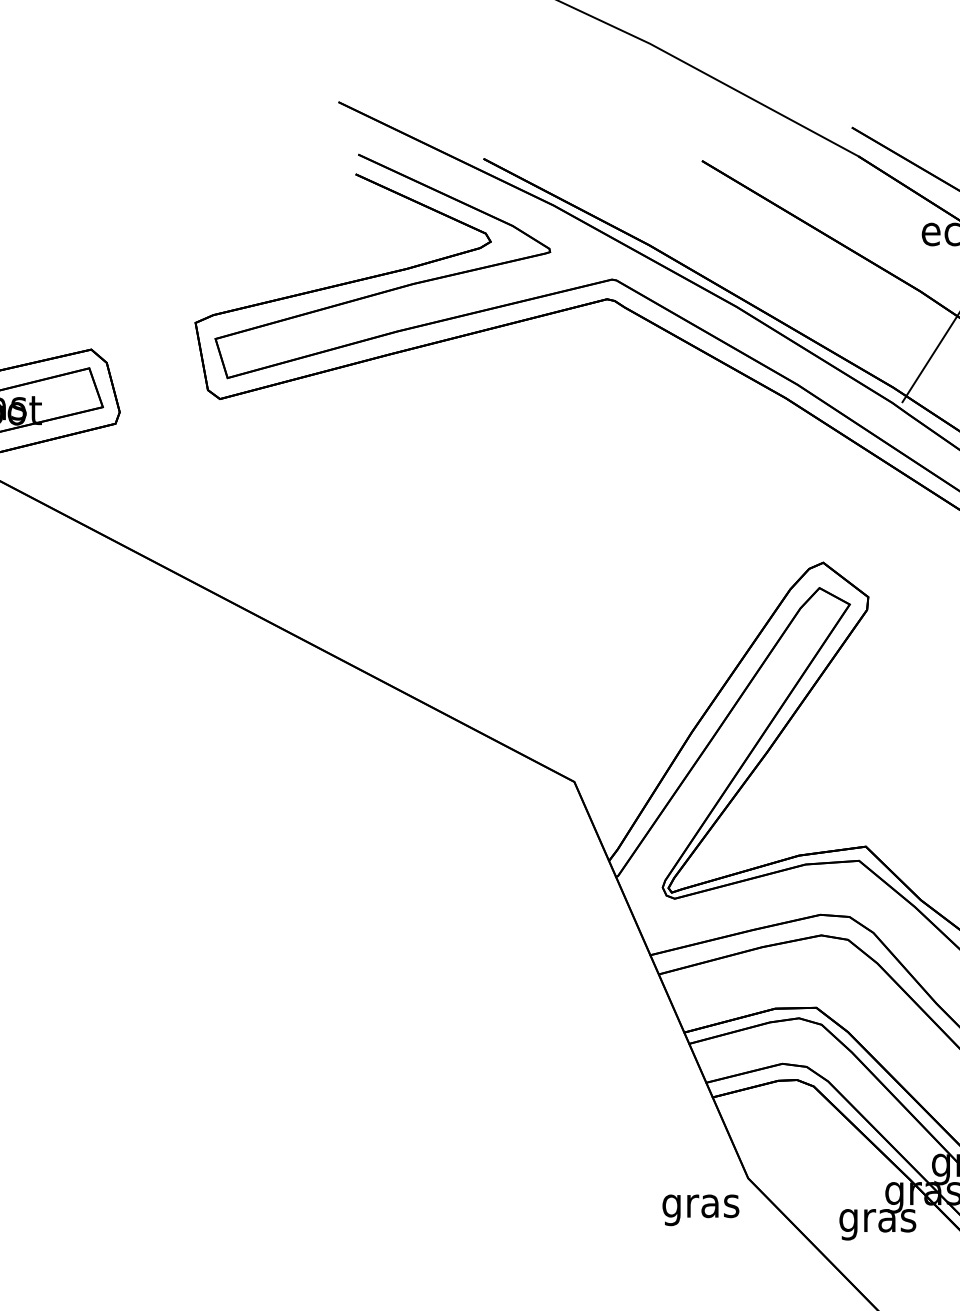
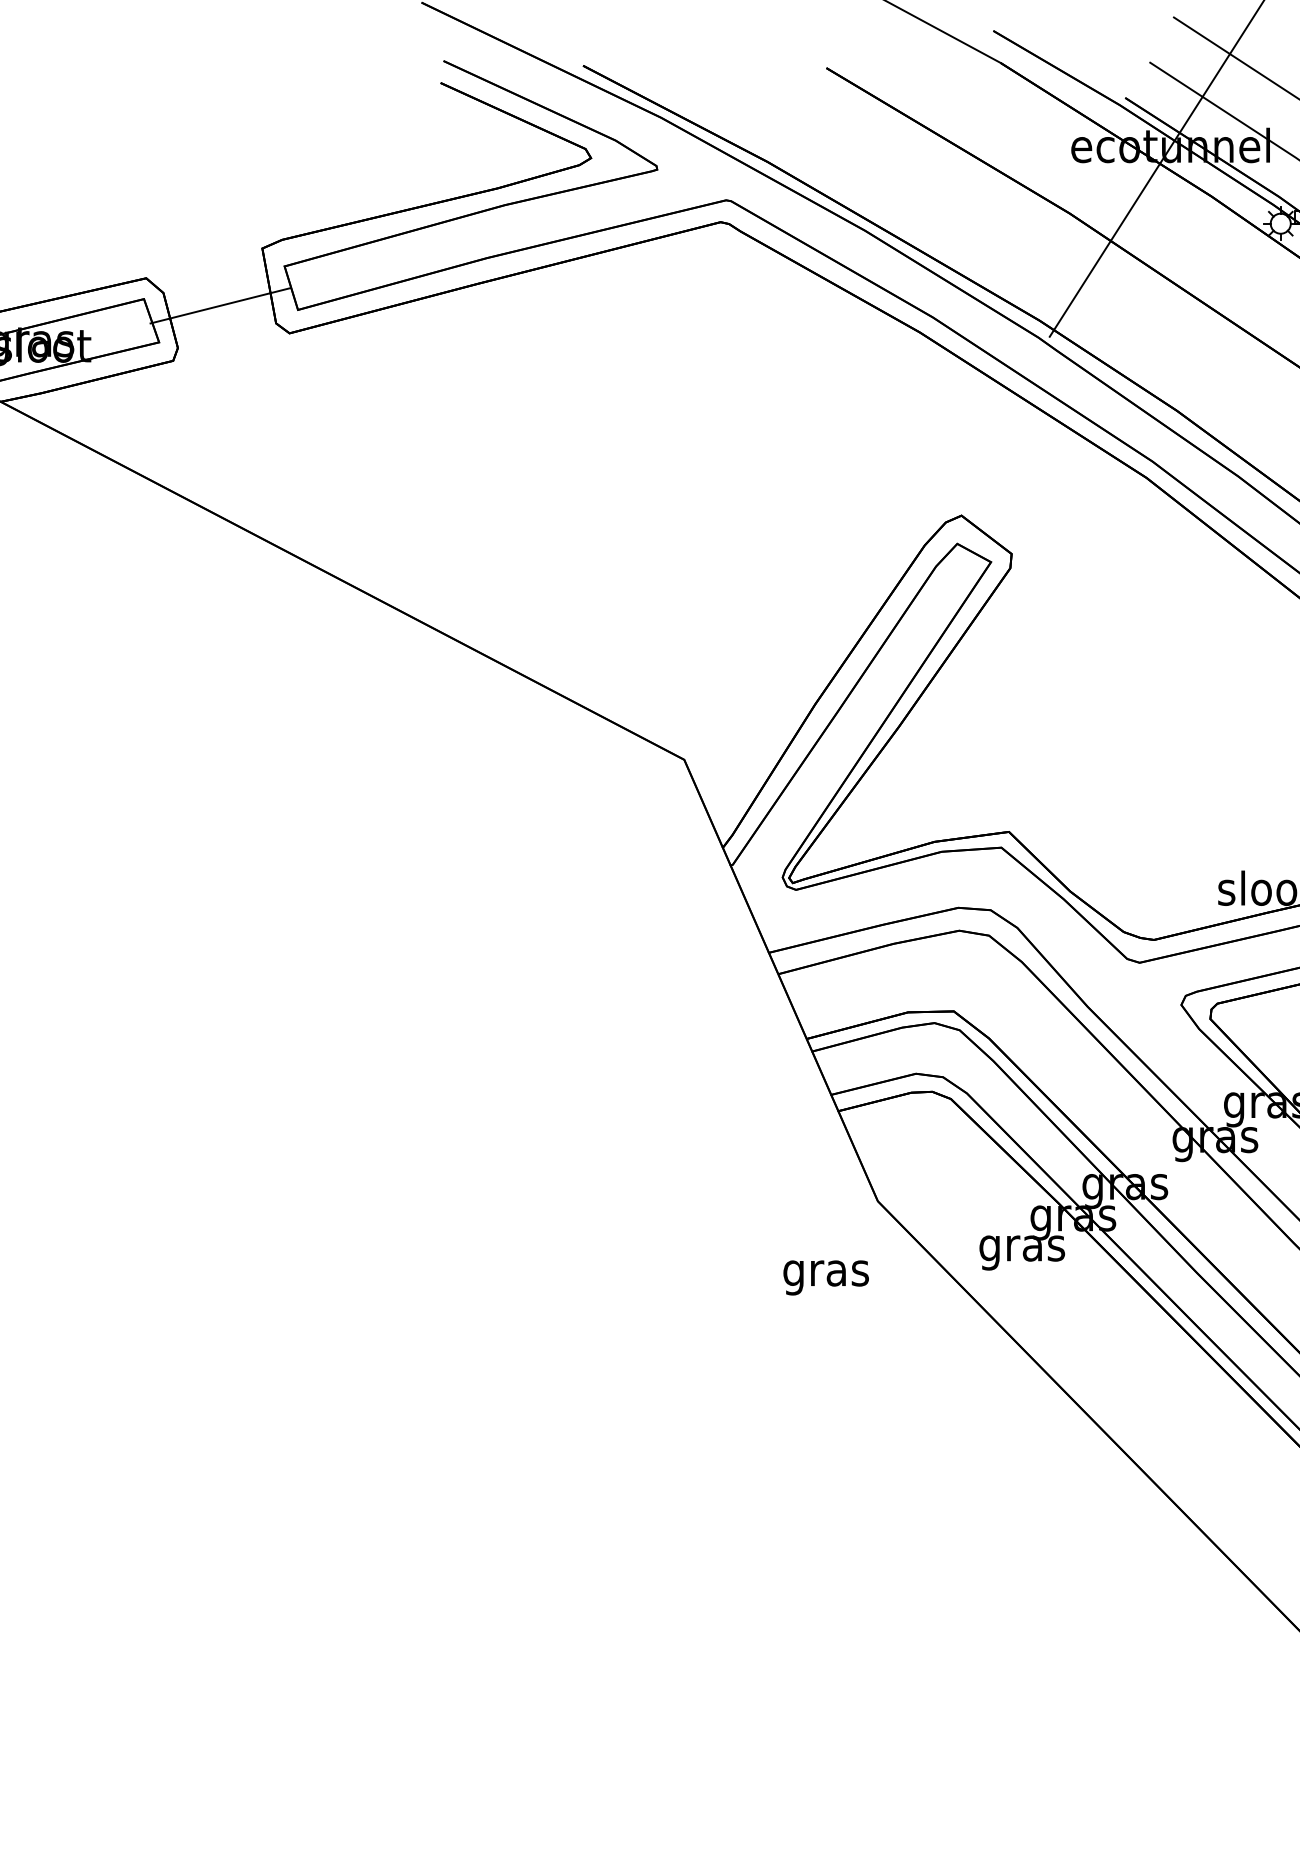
line: (158, 374) -> (220, 305), added
text: (700, 1209) -> (825, 1277), moved

